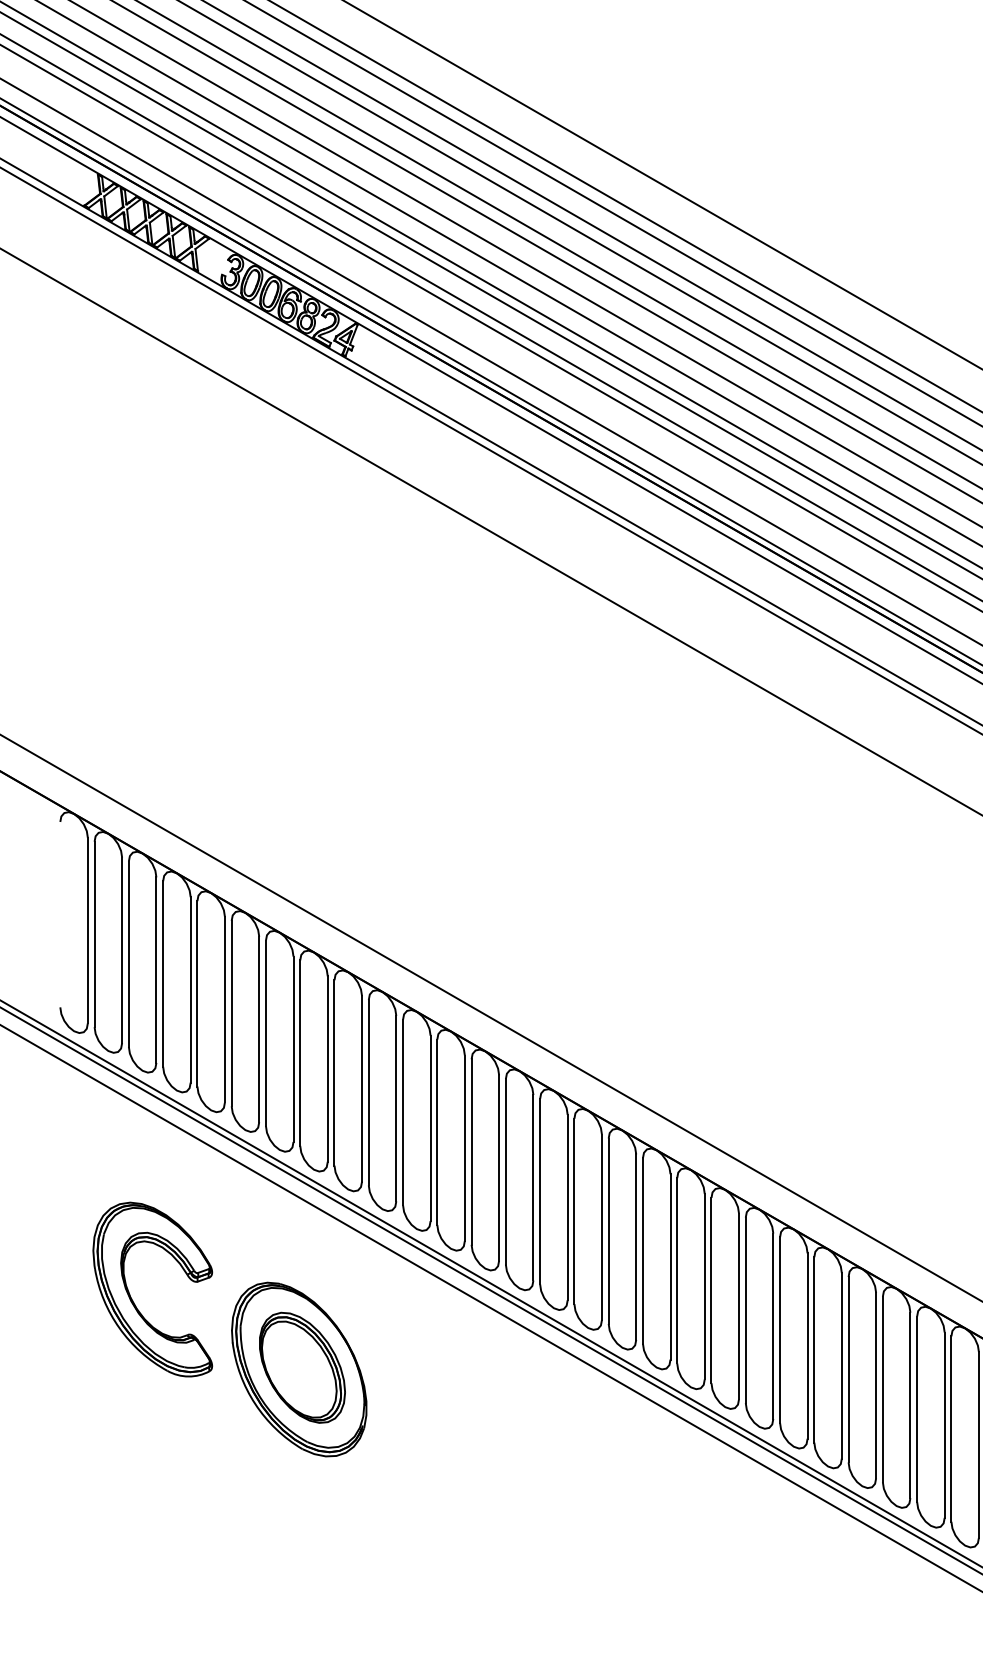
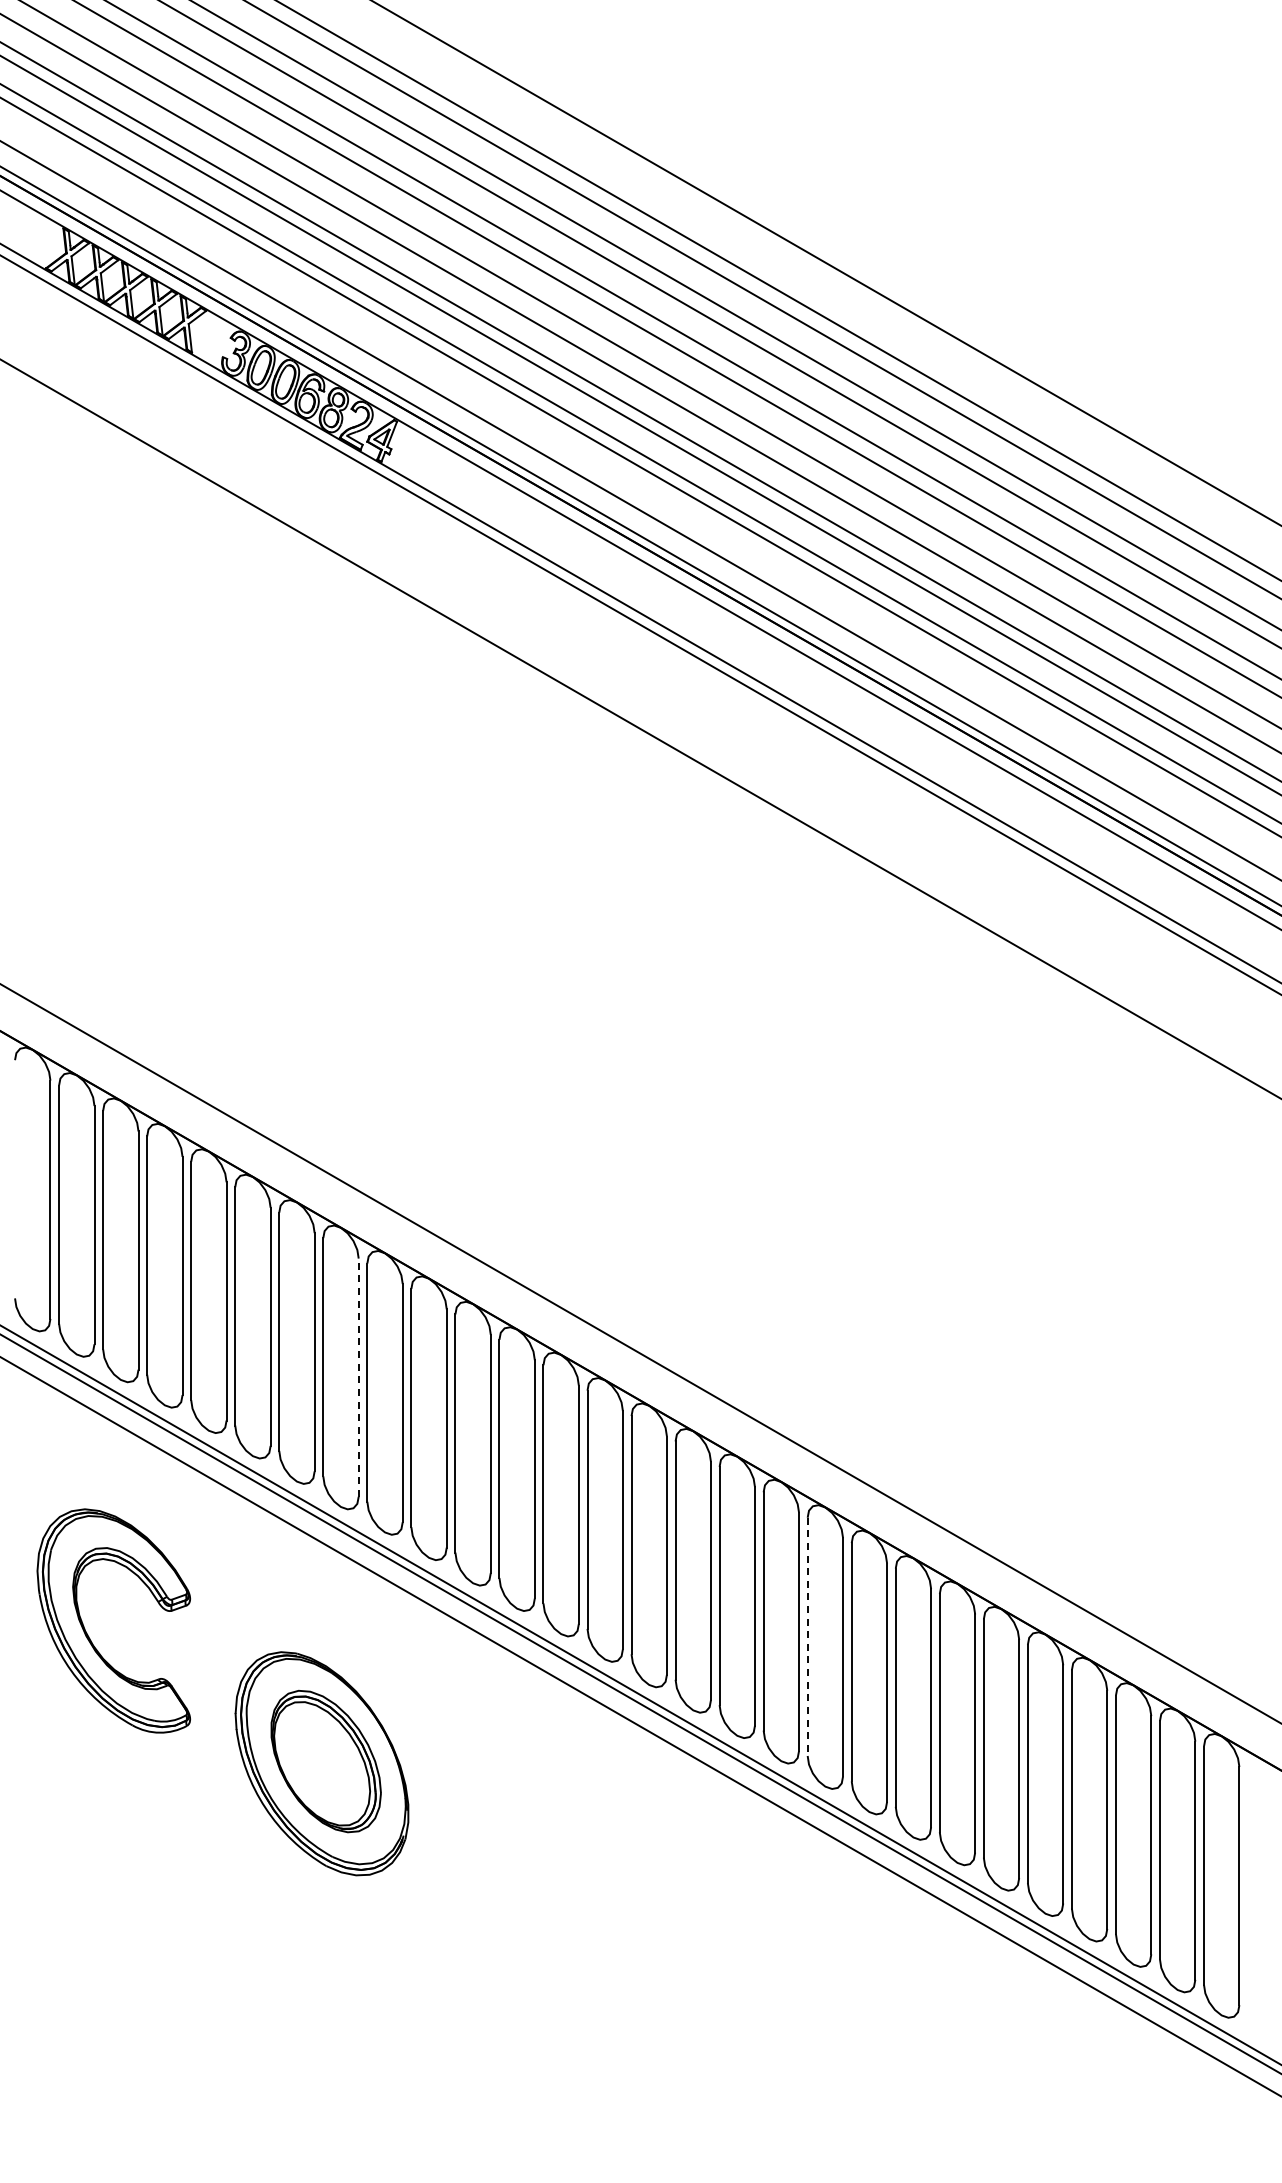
line: (327, 1068) -> (358, 1377), solid -> dashed
line: (677, 1271) -> (807, 1637), solid -> dashed
part: (133, 1300) -> (88, 1634), moved

